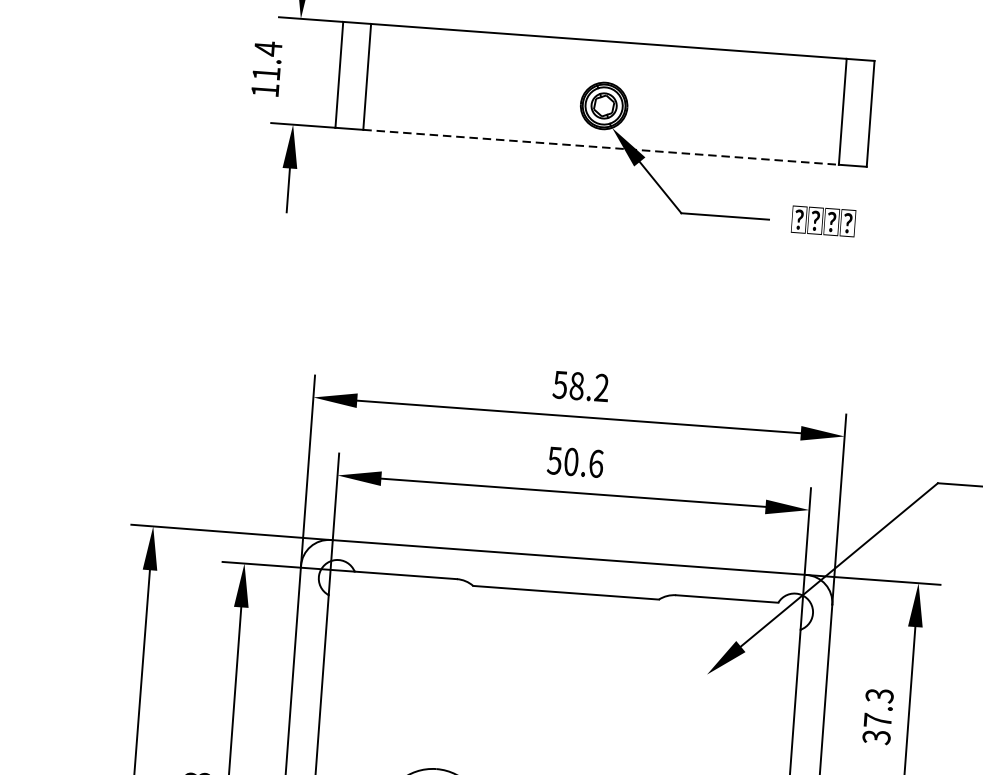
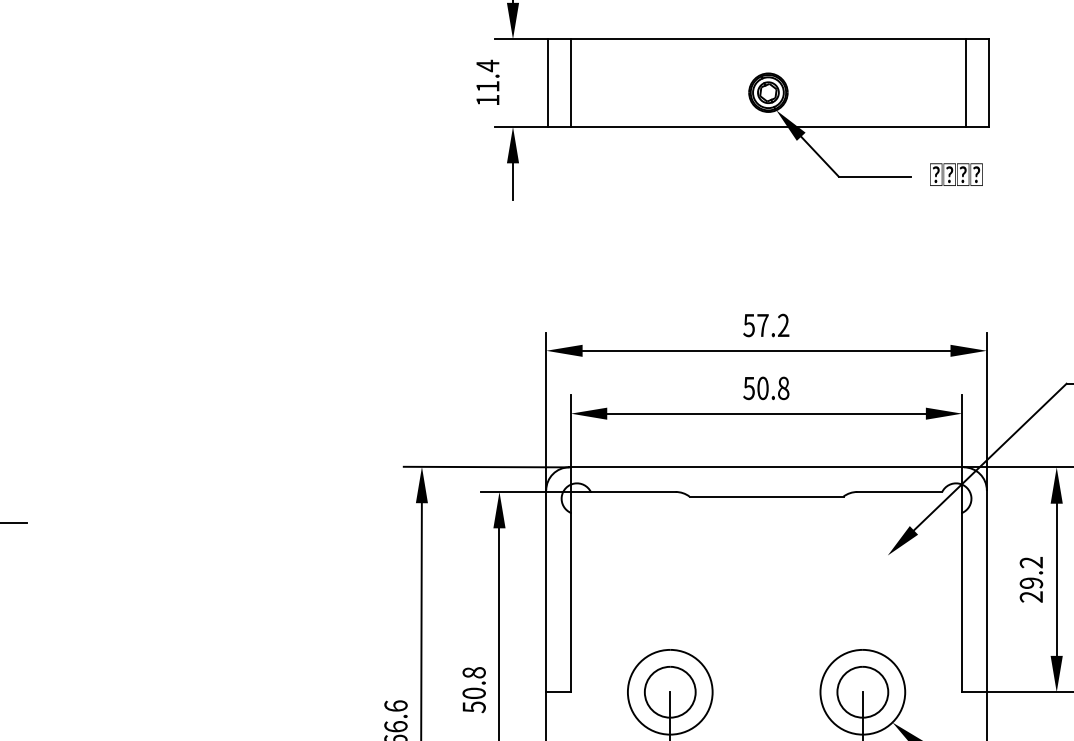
line: (601, 147) -> (768, 127), dashed -> solid
text: (576, 386) -> (762, 325), 58.2 -> 57.2
text: (596, 462) -> (783, 387), 50.6 -> 50.8
text: (878, 716) -> (1031, 579), 37.3 -> 29.2

